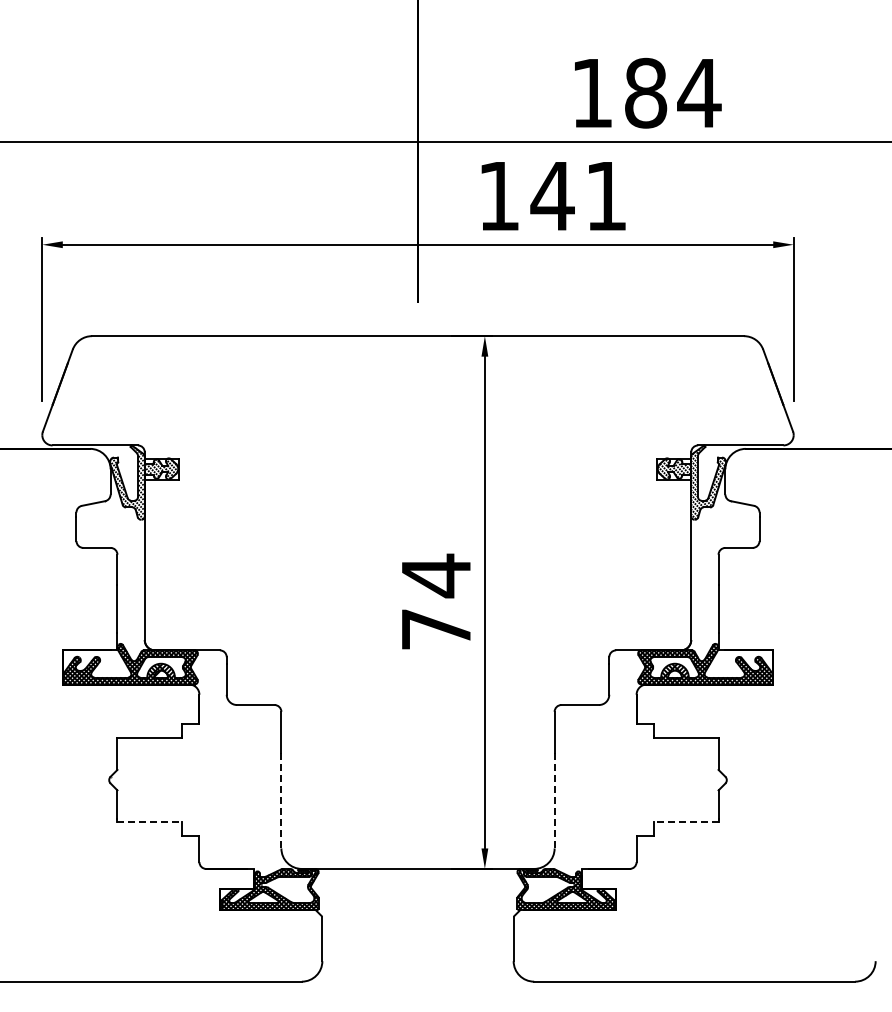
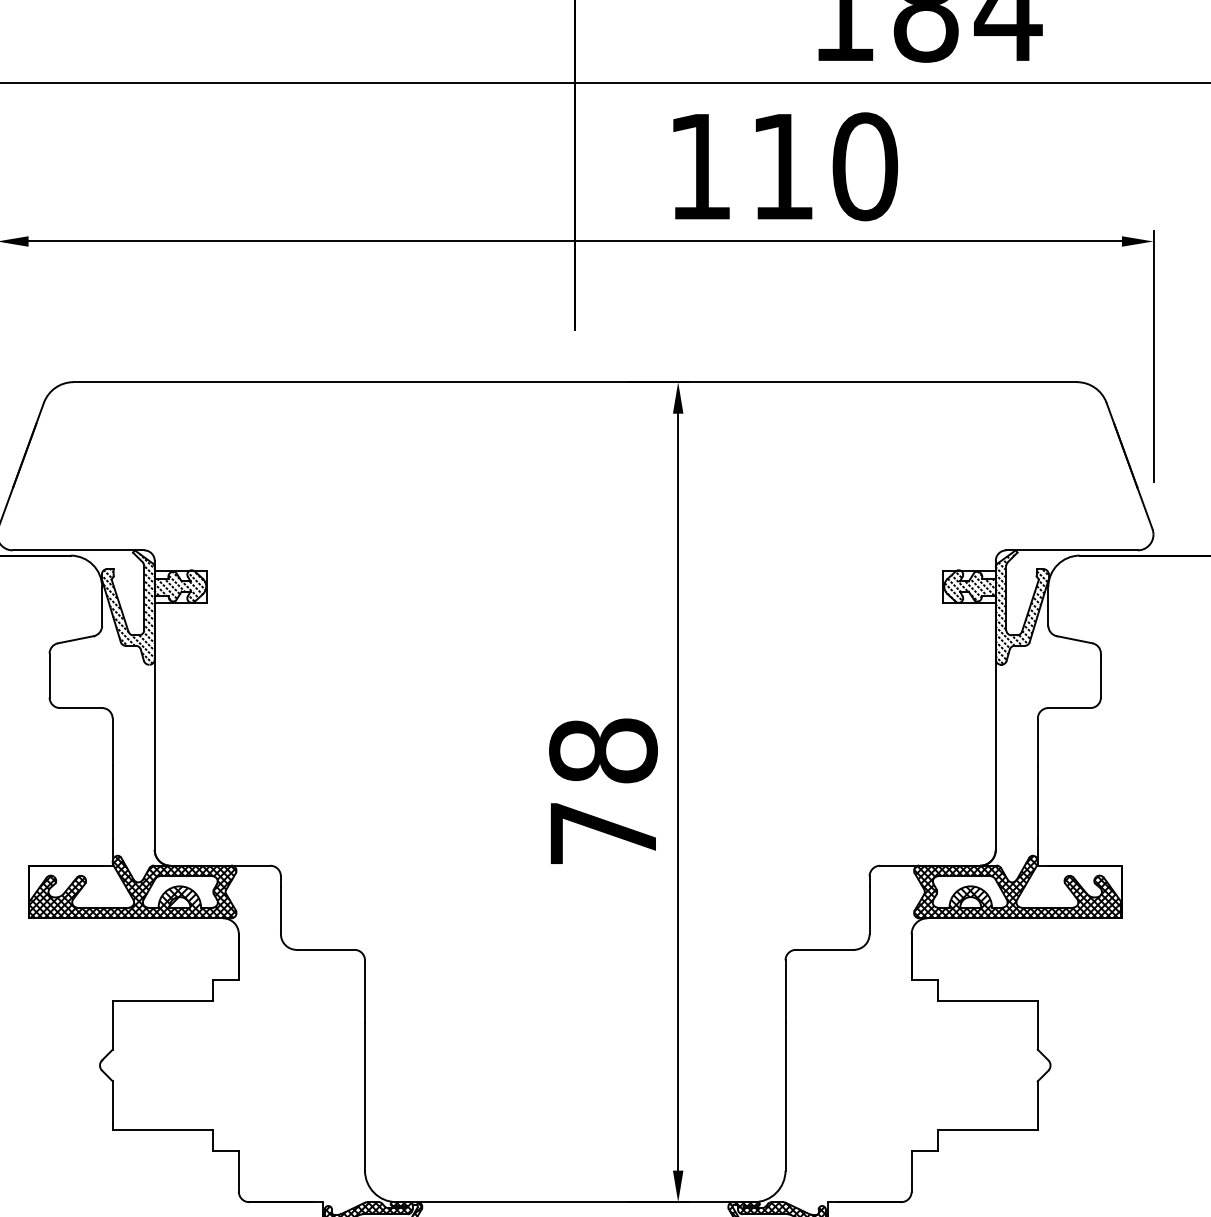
text: (578, 195) -> (822, 165), 141 -> 110
text: (436, 575) -> (603, 750), 74 -> 78
line: (281, 800) -> (365, 1096), dashed -> solid
line: (554, 800) -> (785, 1096), dashed -> solid
line: (150, 822) -> (163, 1130), dashed -> solid
line: (685, 822) -> (986, 1130), dashed -> solid

